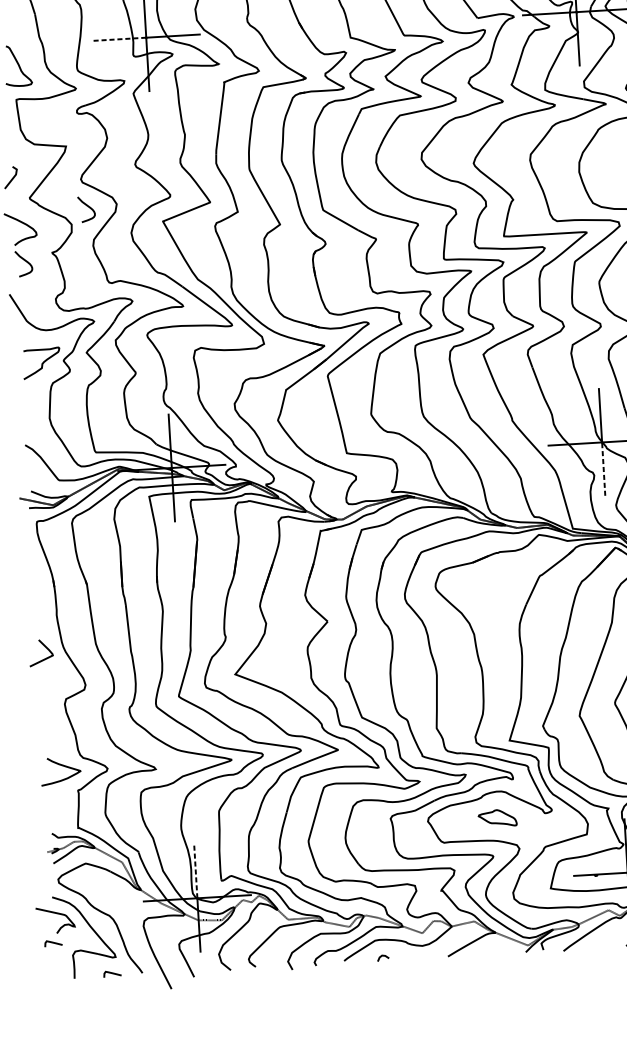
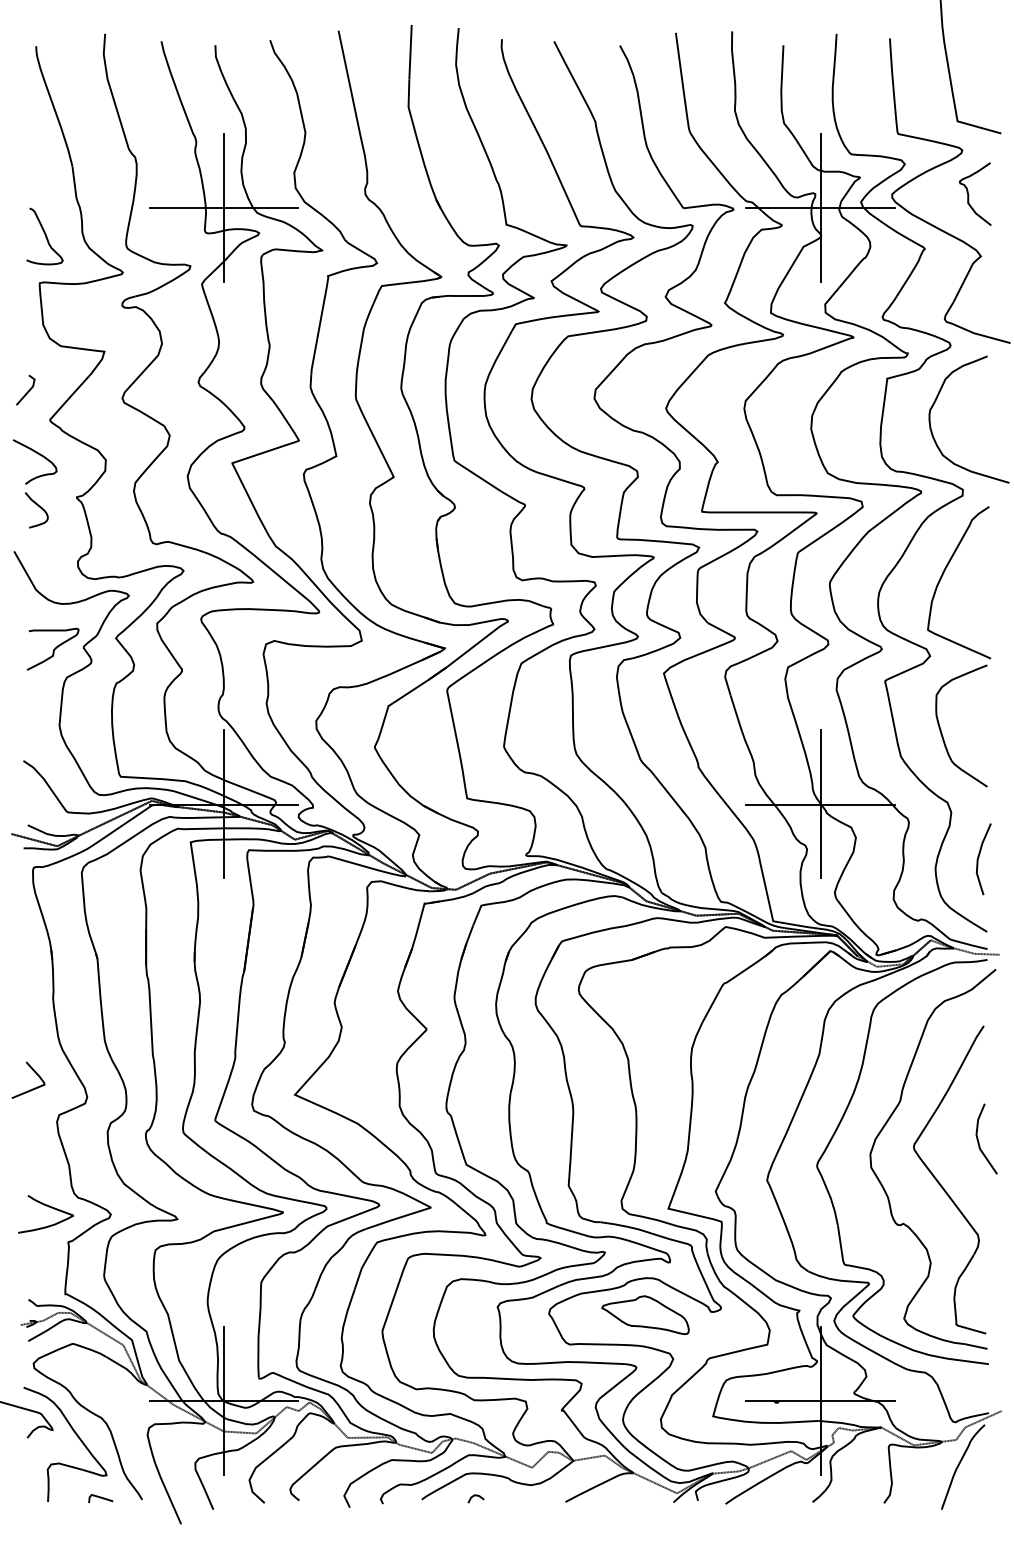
line: (119, 39) -> (186, 208), dashed -> solid
curve: (88, 207) -> (130, 437), removed
line: (603, 469) -> (820, 841), dashed -> solid
curve: (45, 647) -> (34, 1072), moved
part: (497, 817) -> (645, 1314), size x1.67
line: (195, 871) -> (224, 1363), dashed -> solid
curve: (53, 943) -> (21, 1451), removed

